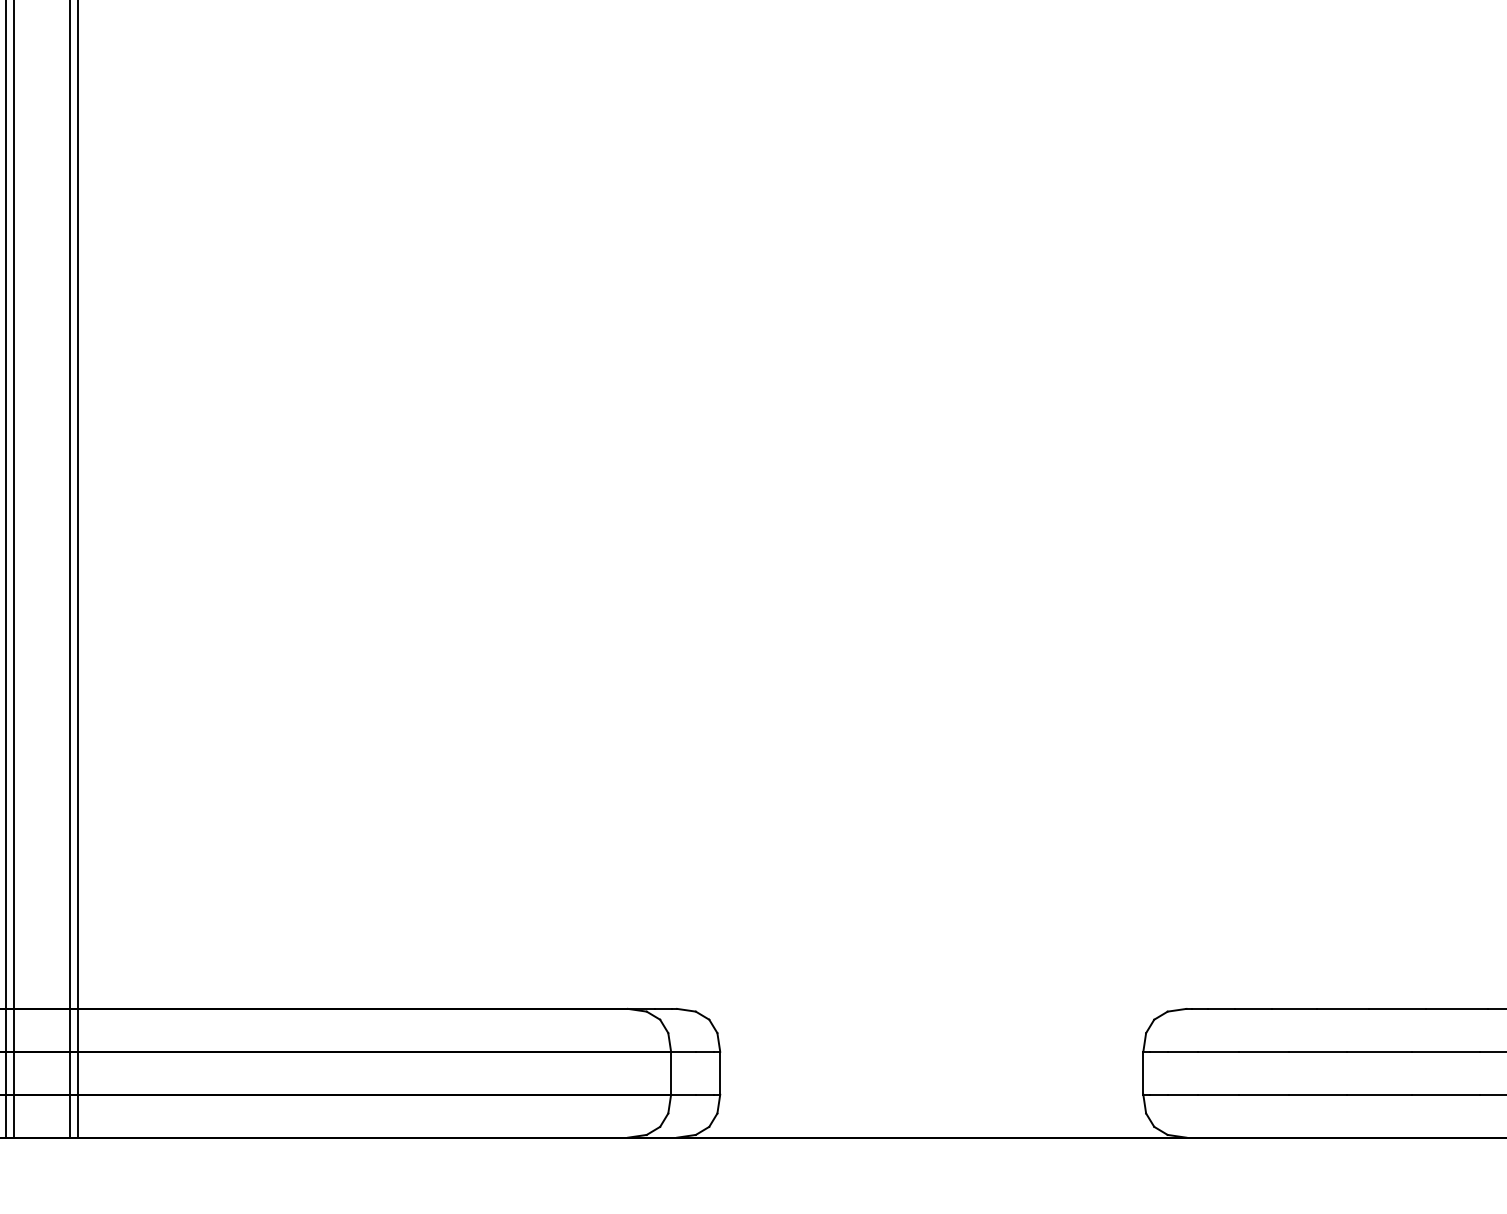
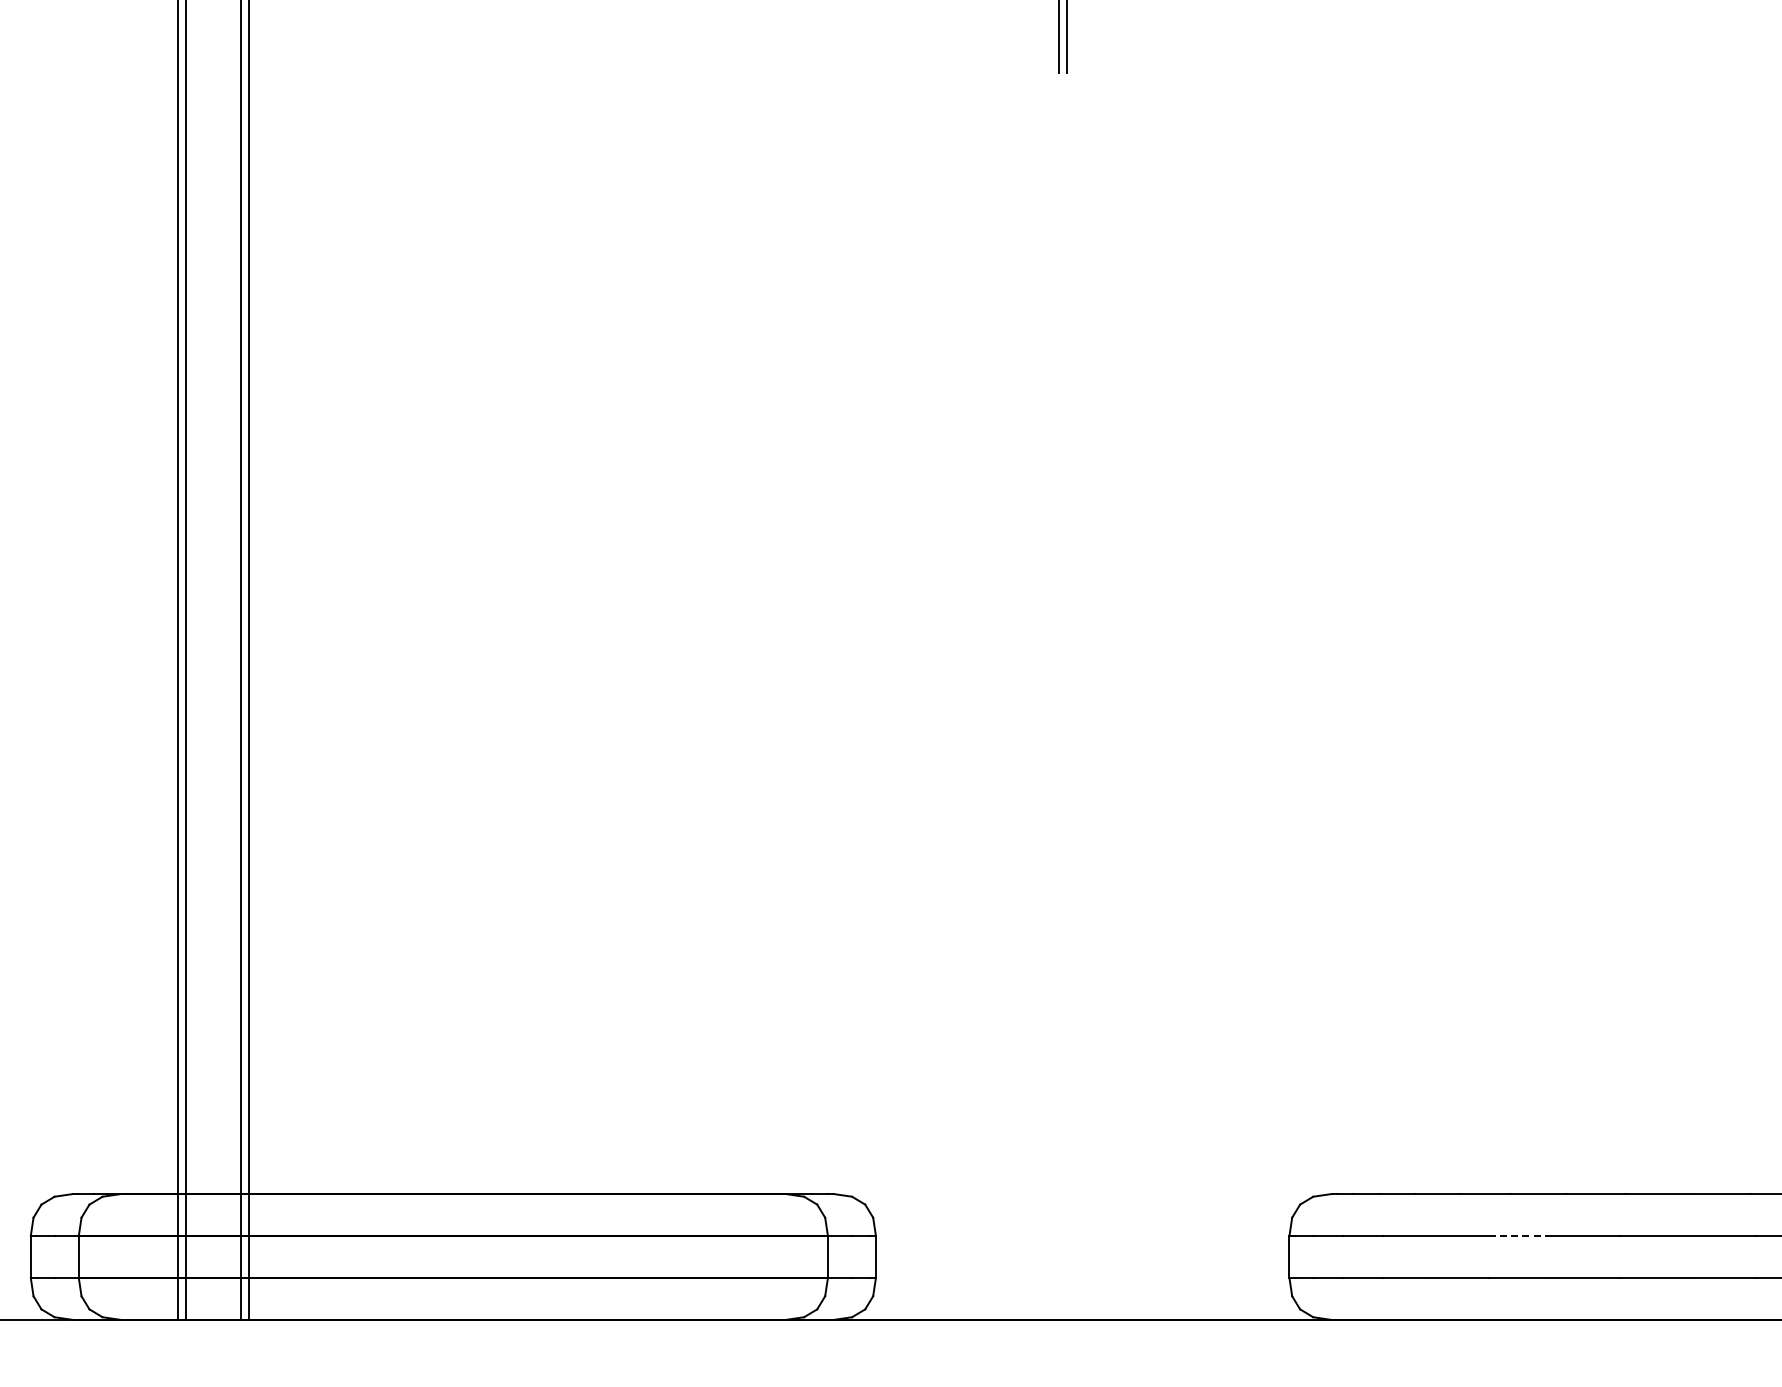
line: (1378, 1052) -> (1519, 1236), solid -> dashed

